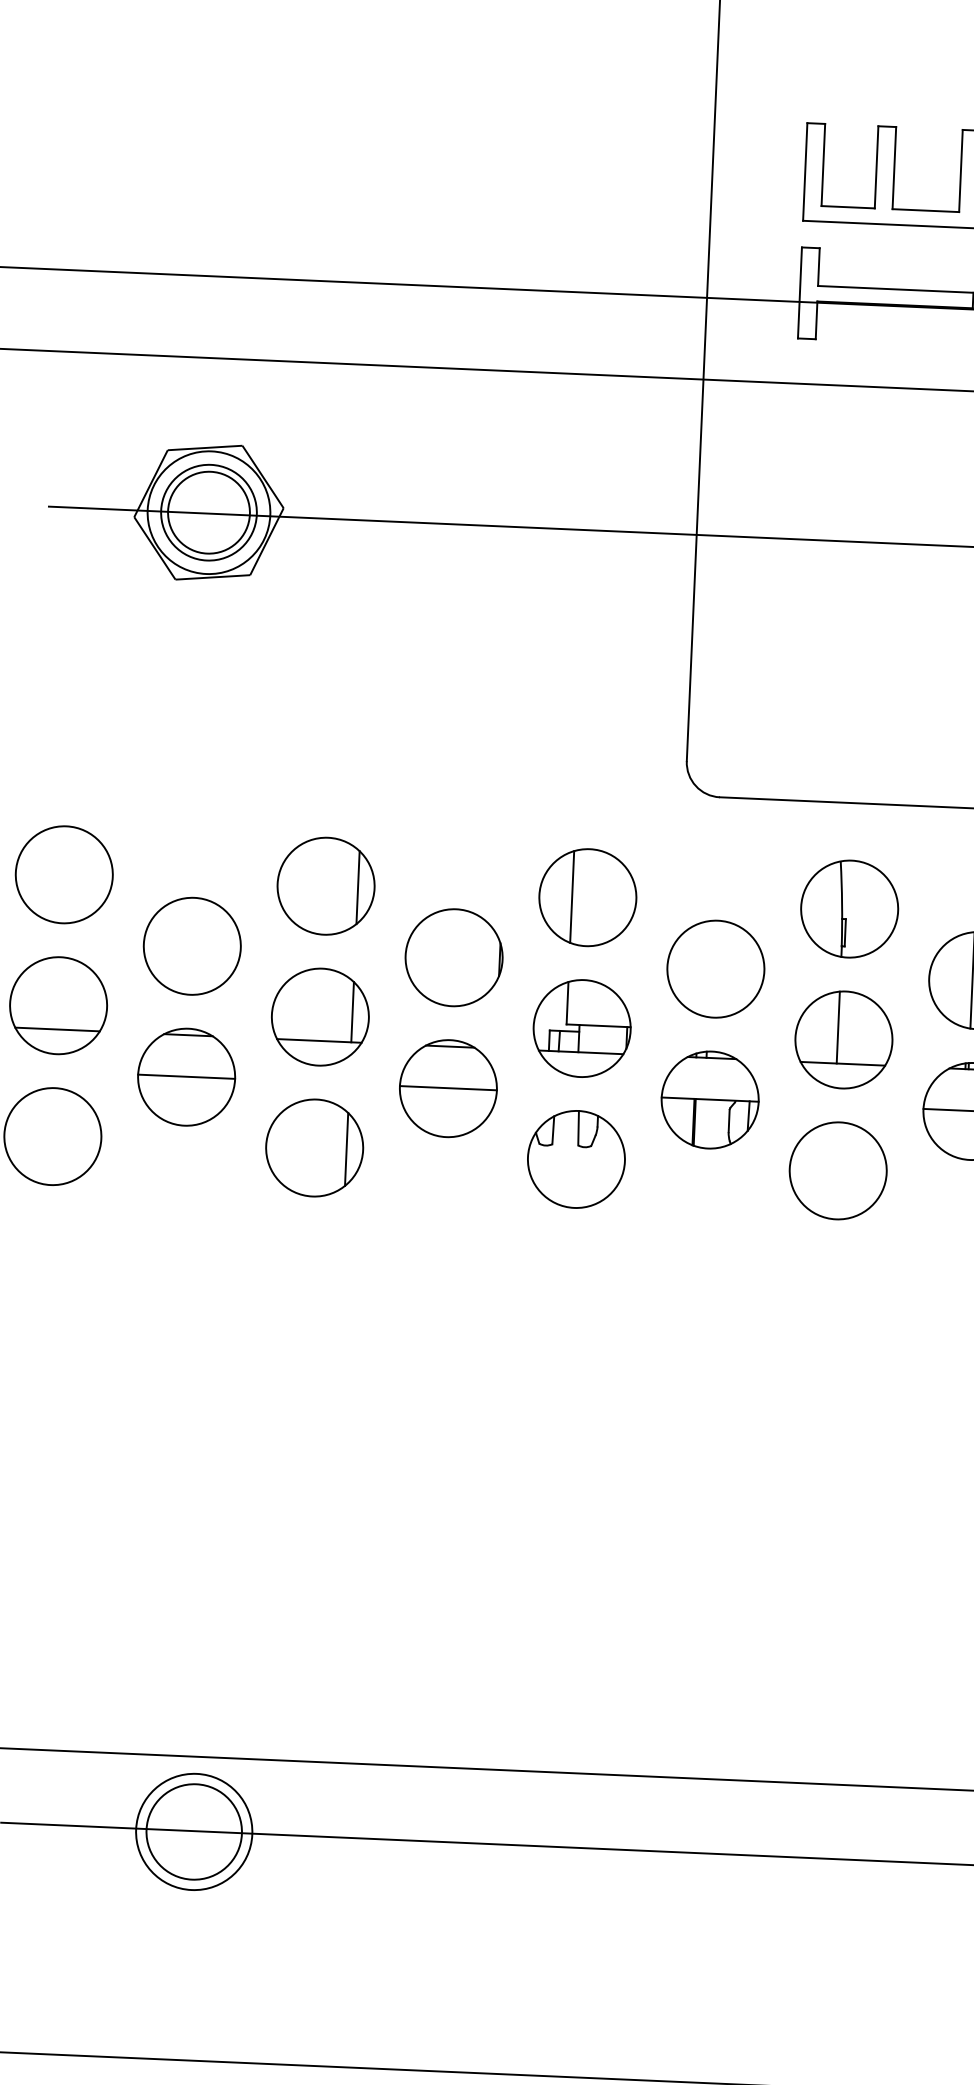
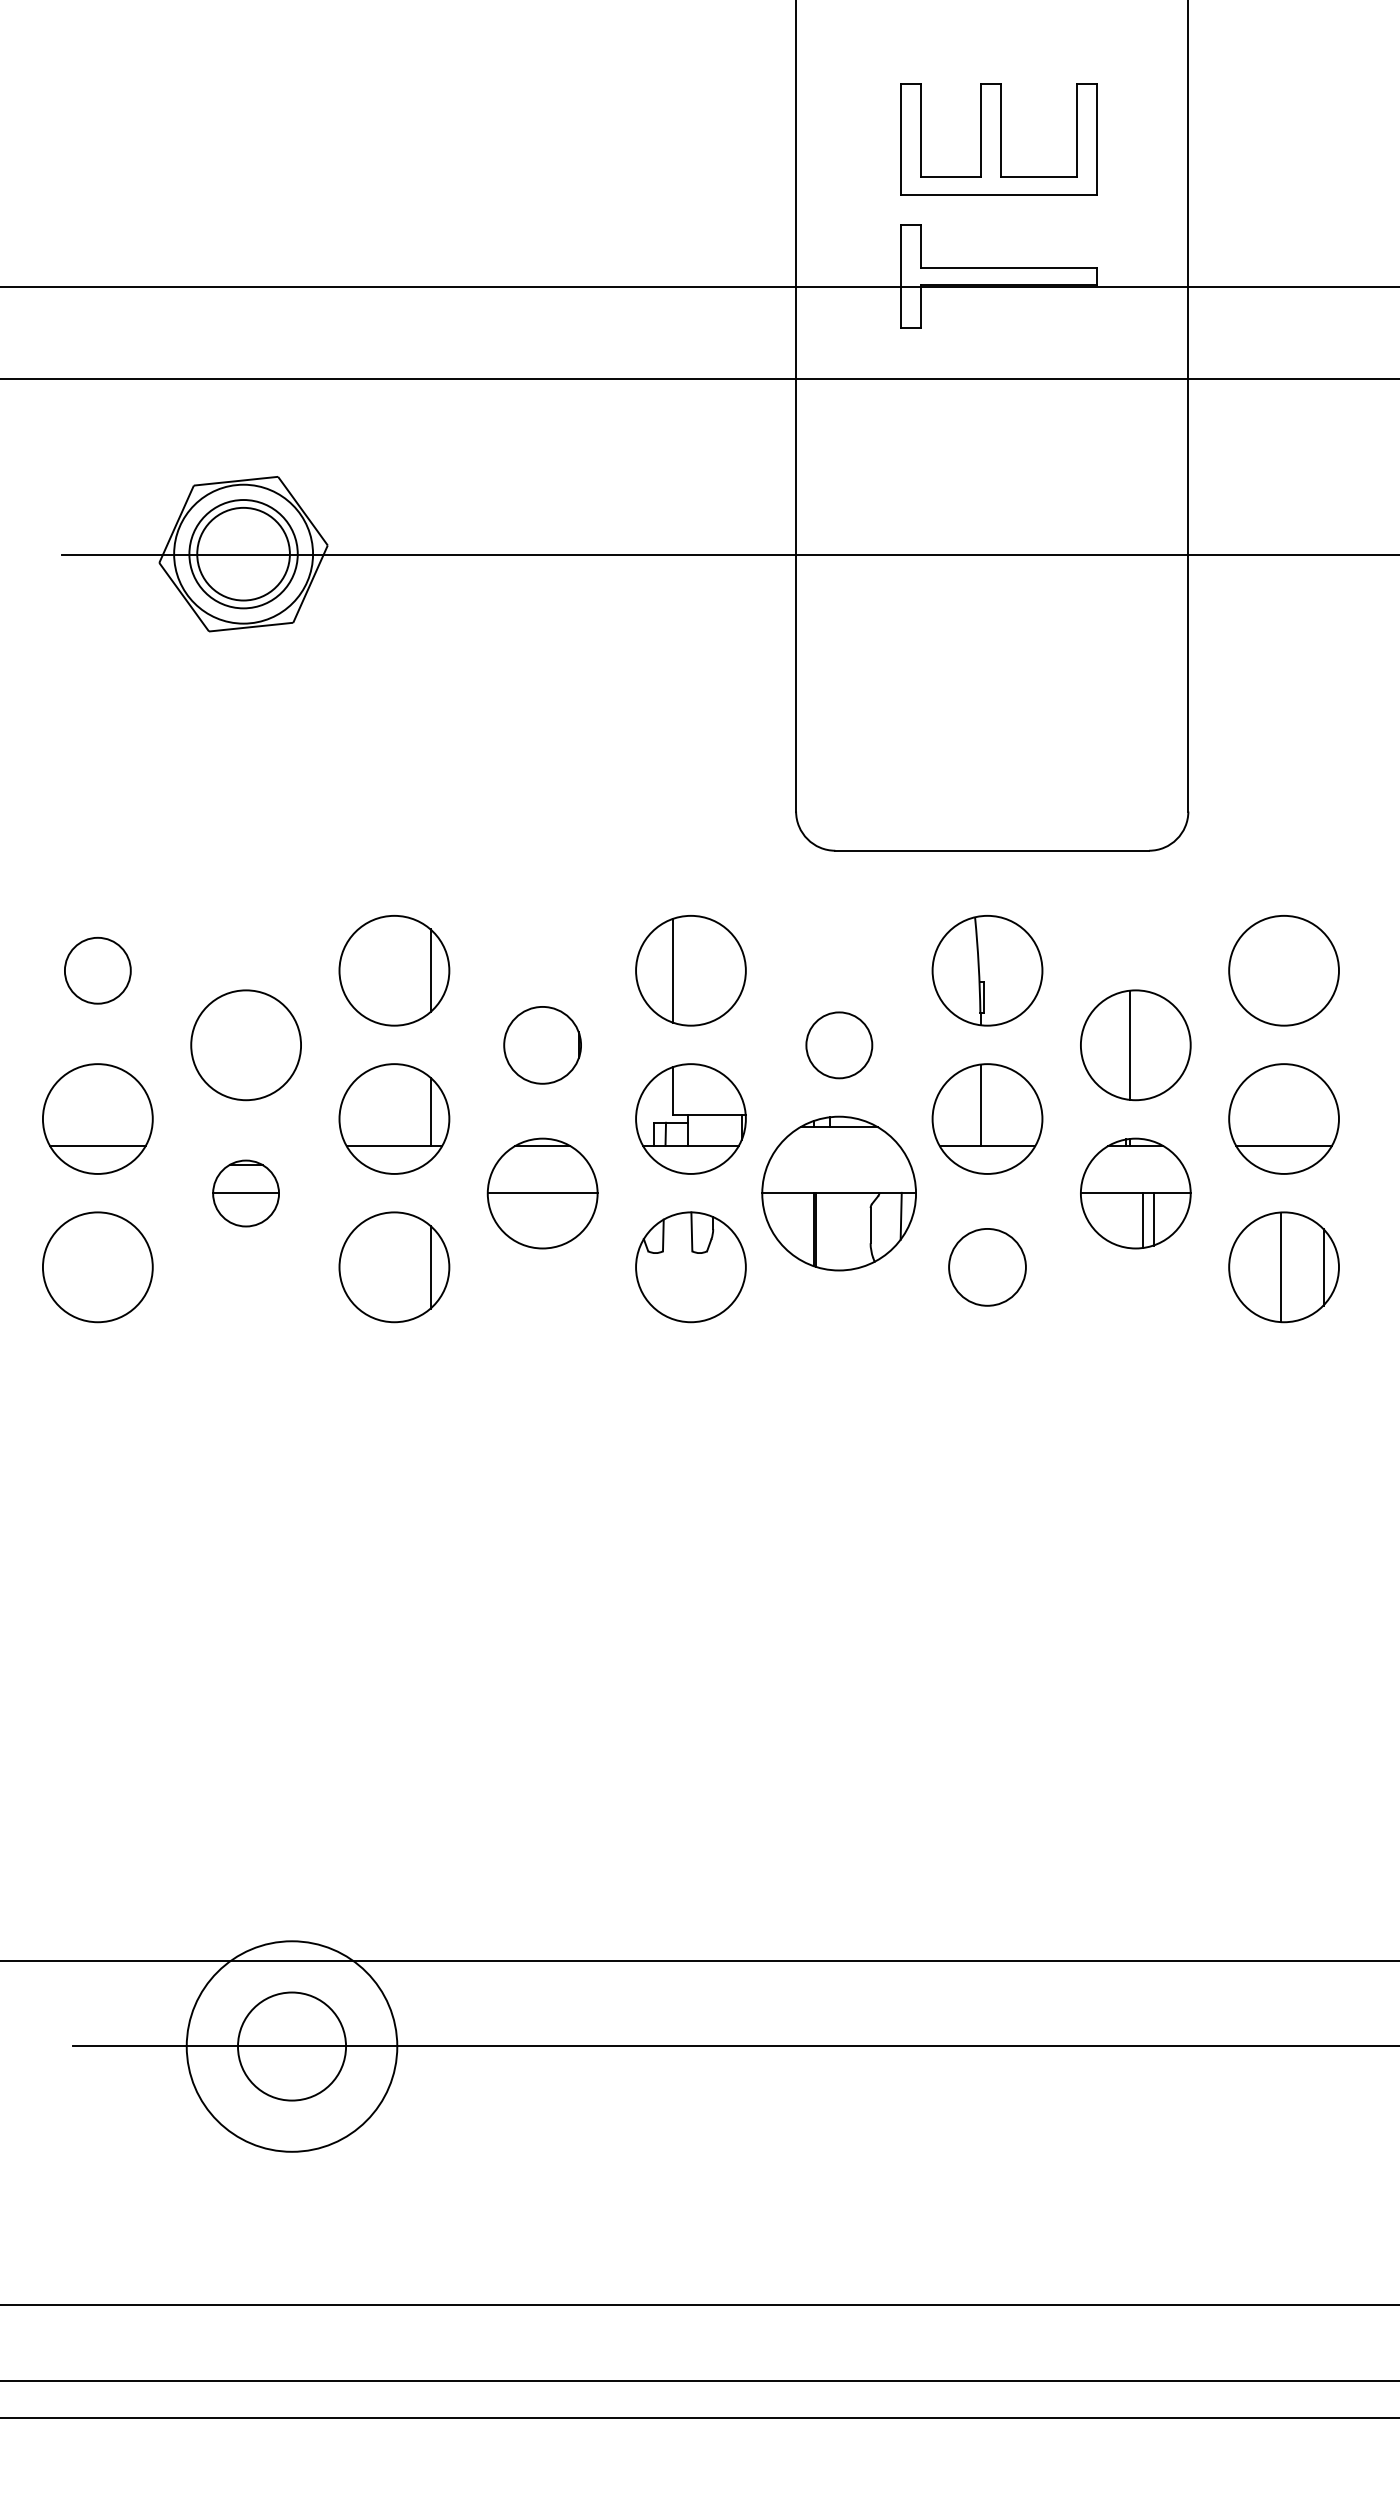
circle: (63, 874) -> (97, 970), size x0.6
part: (453, 957) -> (542, 1045), size x0.7
circle: (716, 969) -> (839, 1045), size x0.6
part: (186, 1077) -> (245, 1193), size x0.6
part: (710, 1100) -> (839, 1193), size x1.4
circle: (838, 1171) -> (987, 1267), size x0.7
circle: (193, 1831) -> (291, 2046), size x1.6

